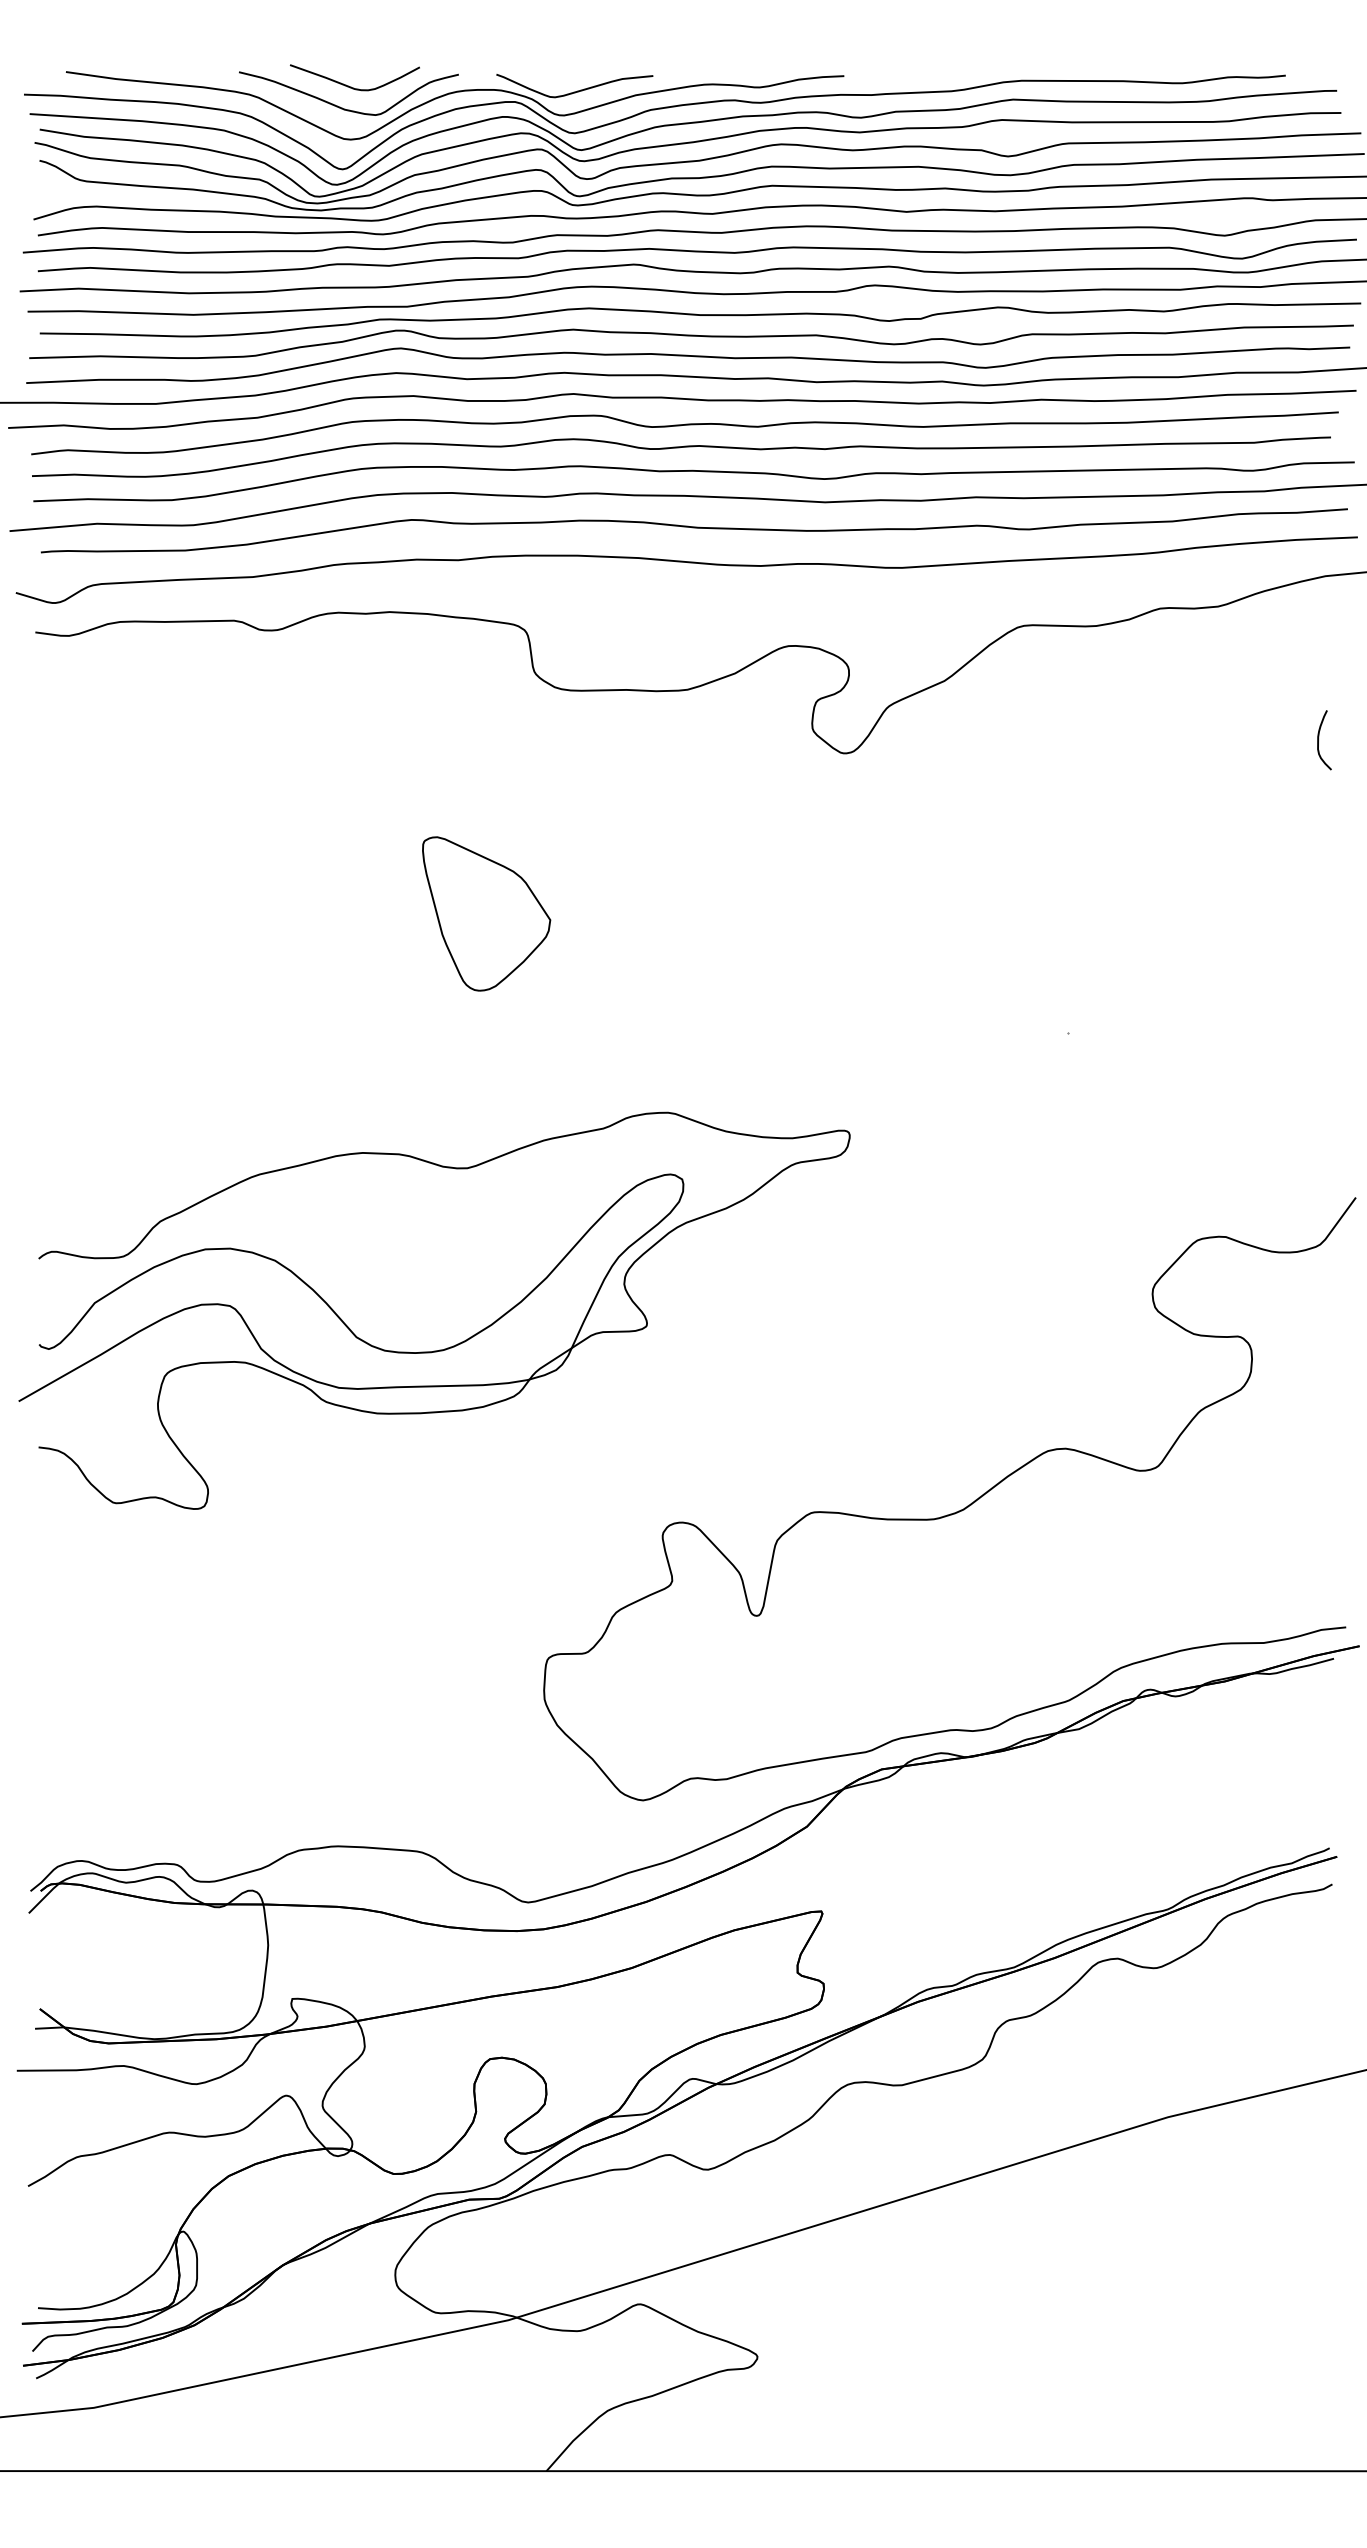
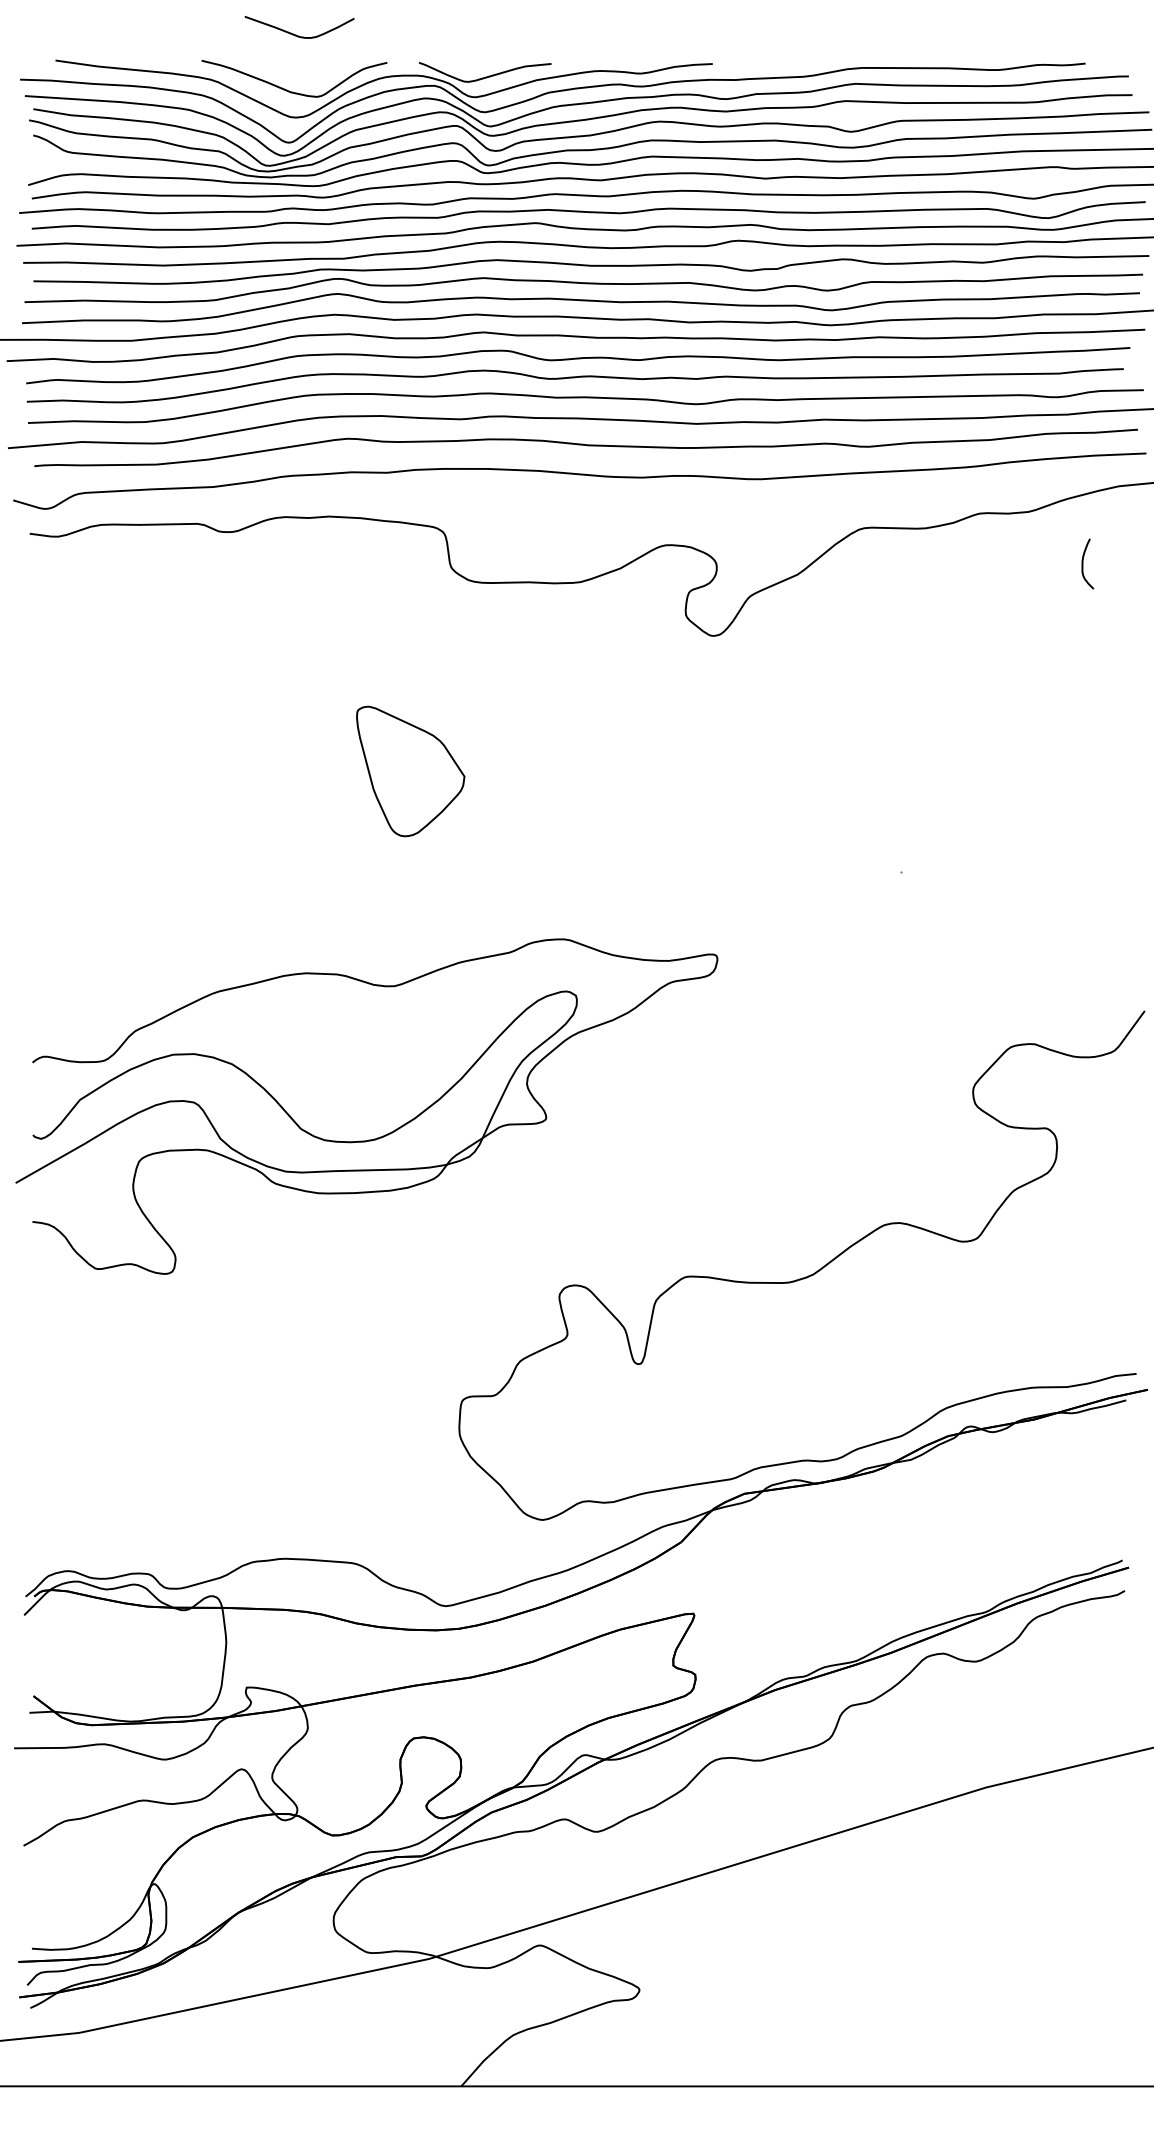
curve: (351, 86) -> (296, 34), moved
curve: (1319, 738) -> (1083, 562), moved

